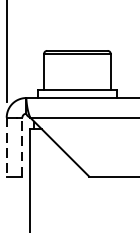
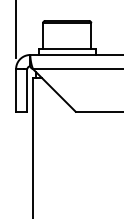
line: (22, 145) -> (27, 89), dashed -> solid
line: (7, 147) -> (16, 90), dashed -> solid

